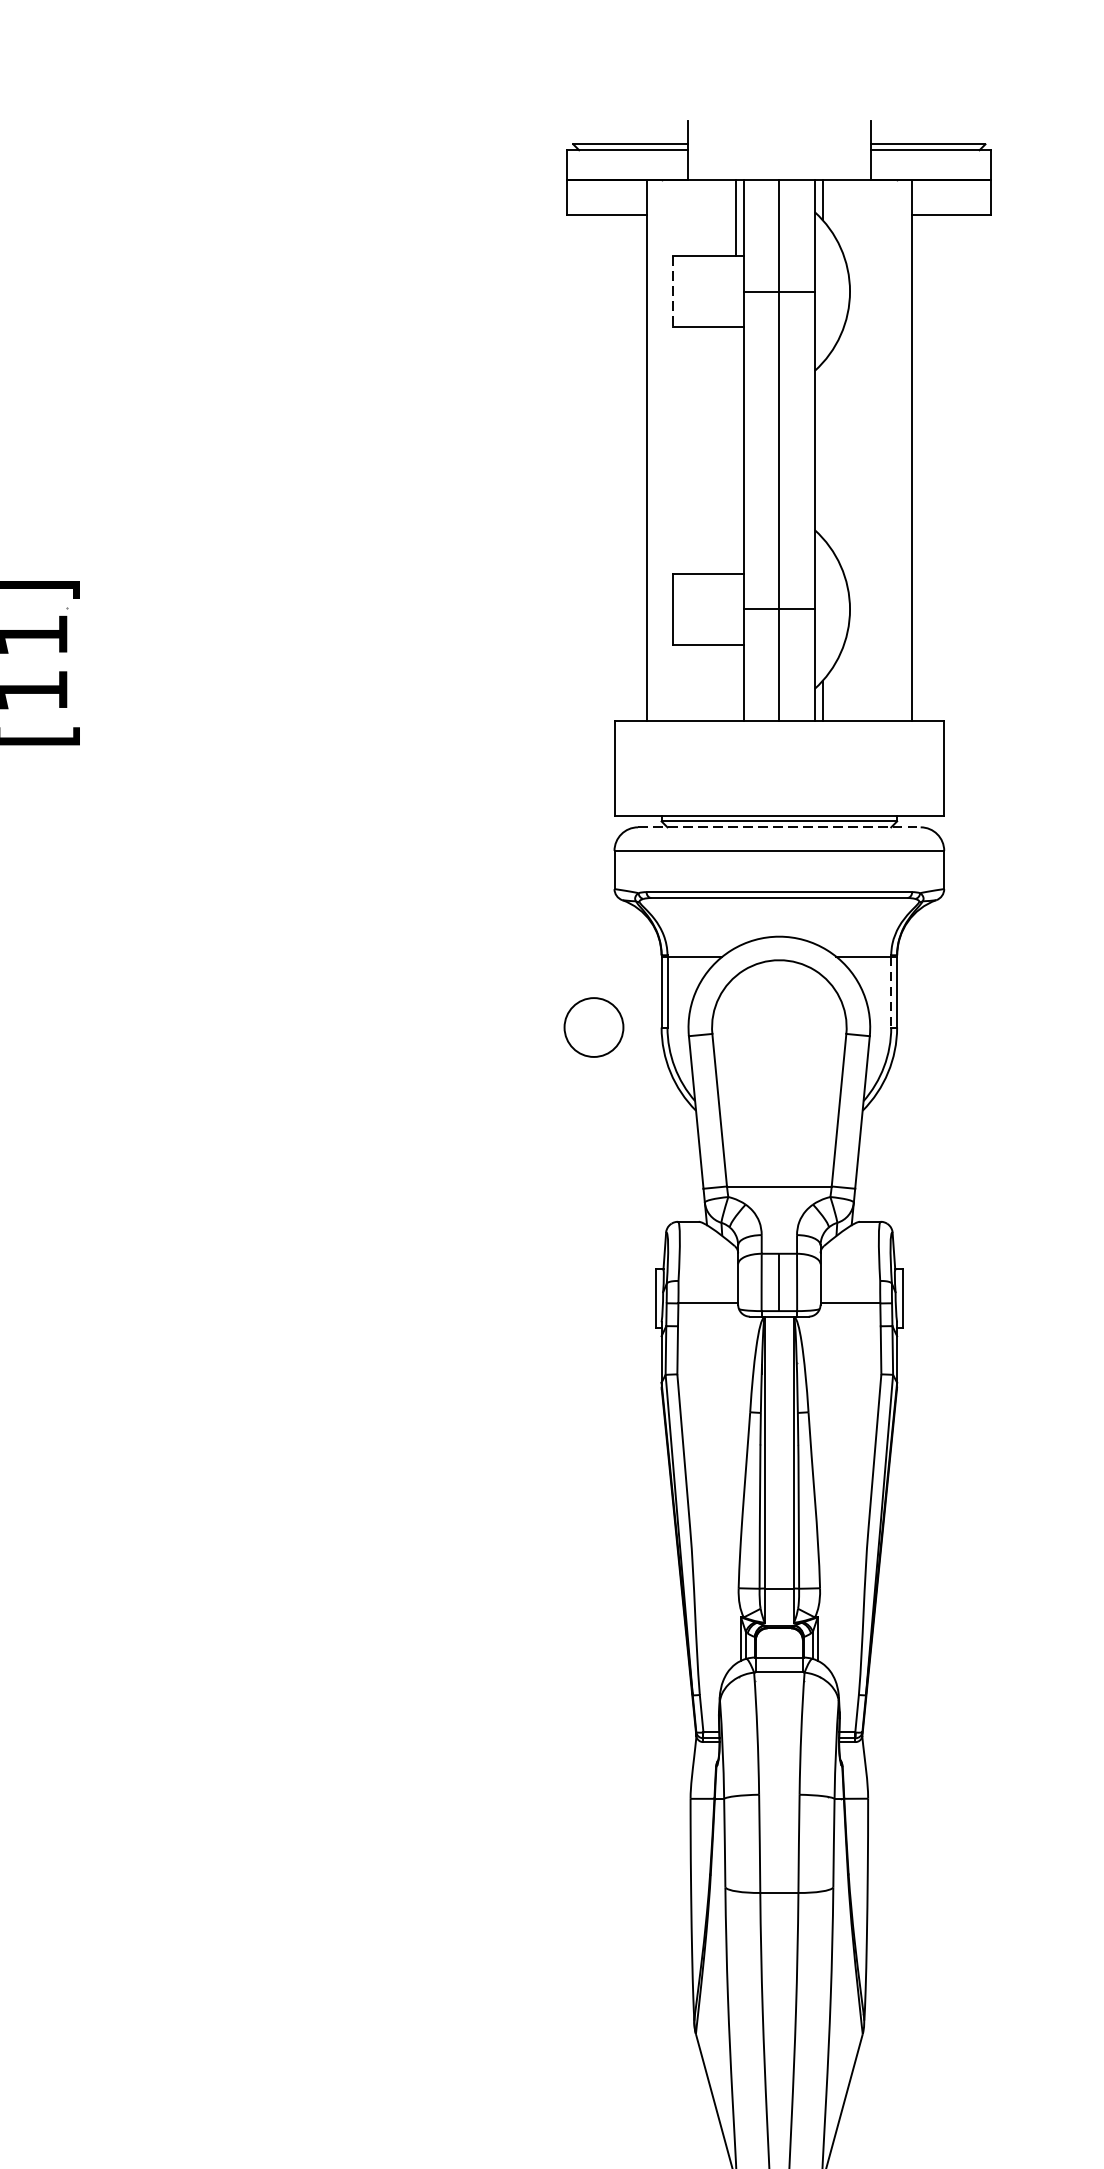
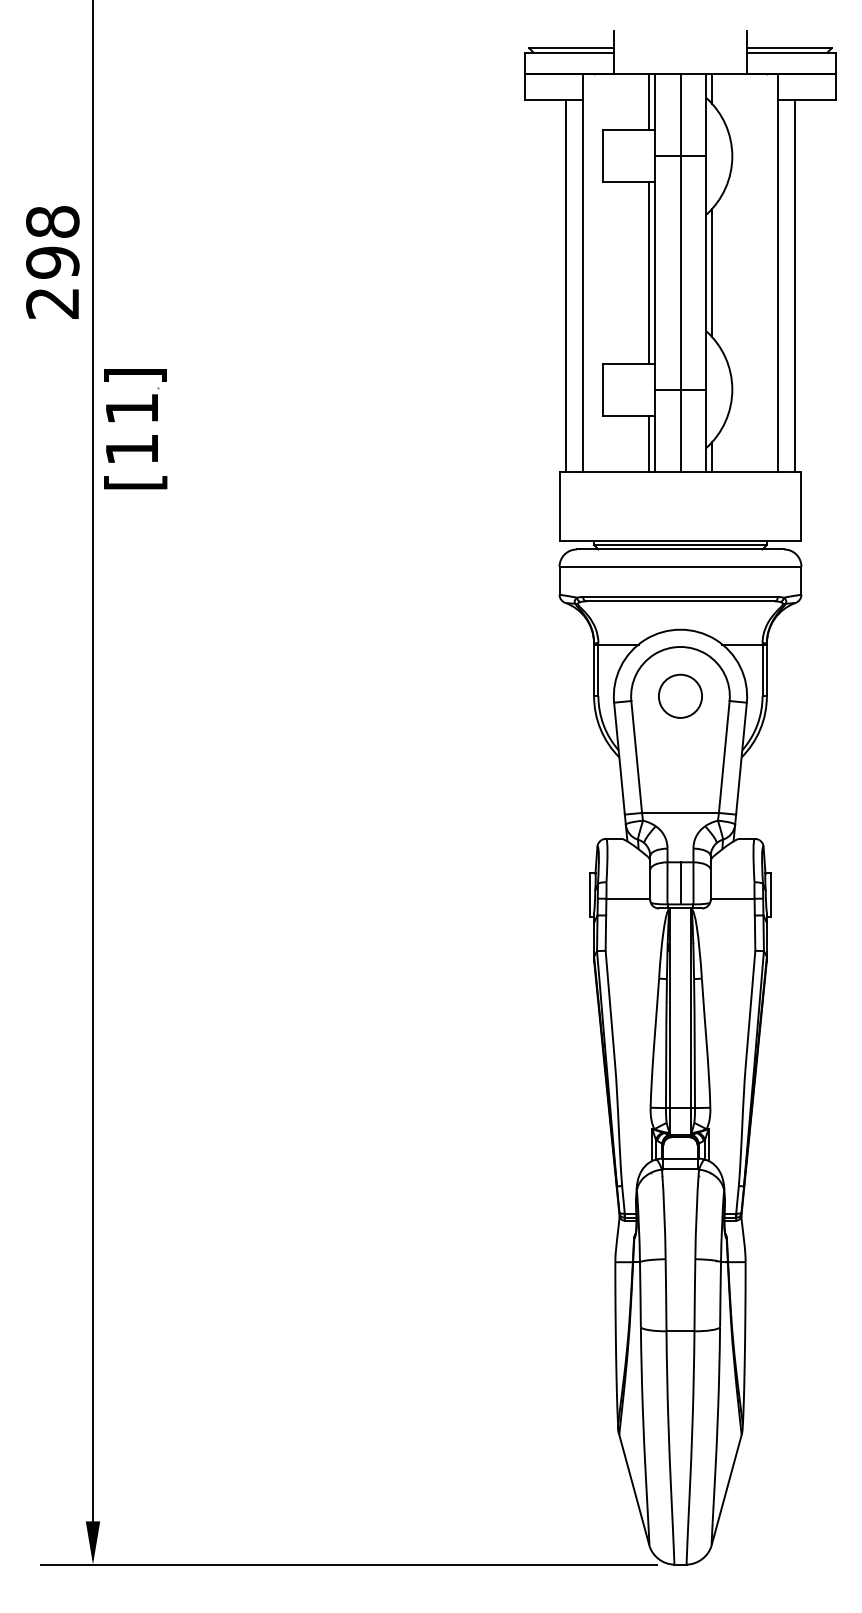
line: (673, 291) -> (602, 156), dashed -> solid
line: (735, 449) -> (648, 272), added
line: (822, 449) -> (712, 272), added
line: (623, 467) -> (566, 285), added
line: (934, 467) -> (794, 285), added
line: (735, 682) -> (648, 443), added
line: (779, 827) -> (680, 549), dashed -> solid
line: (891, 992) -> (762, 670), dashed -> solid
circle: (594, 1026) -> (680, 695), moved

